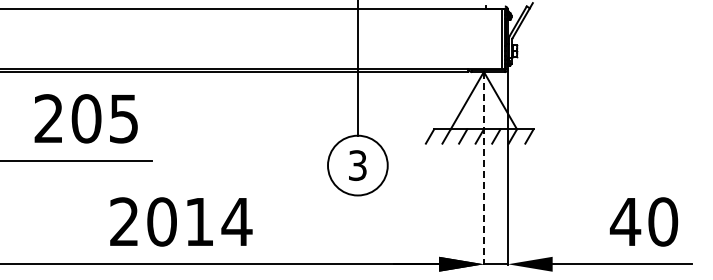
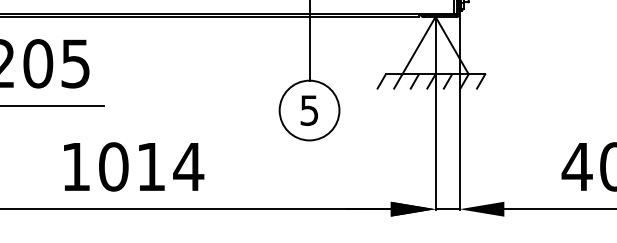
text: (357, 165) -> (309, 110), 3 -> 5
line: (483, 169) -> (435, 114), dashed -> solid
text: (123, 221) -> (75, 166), 2014 -> 1014

